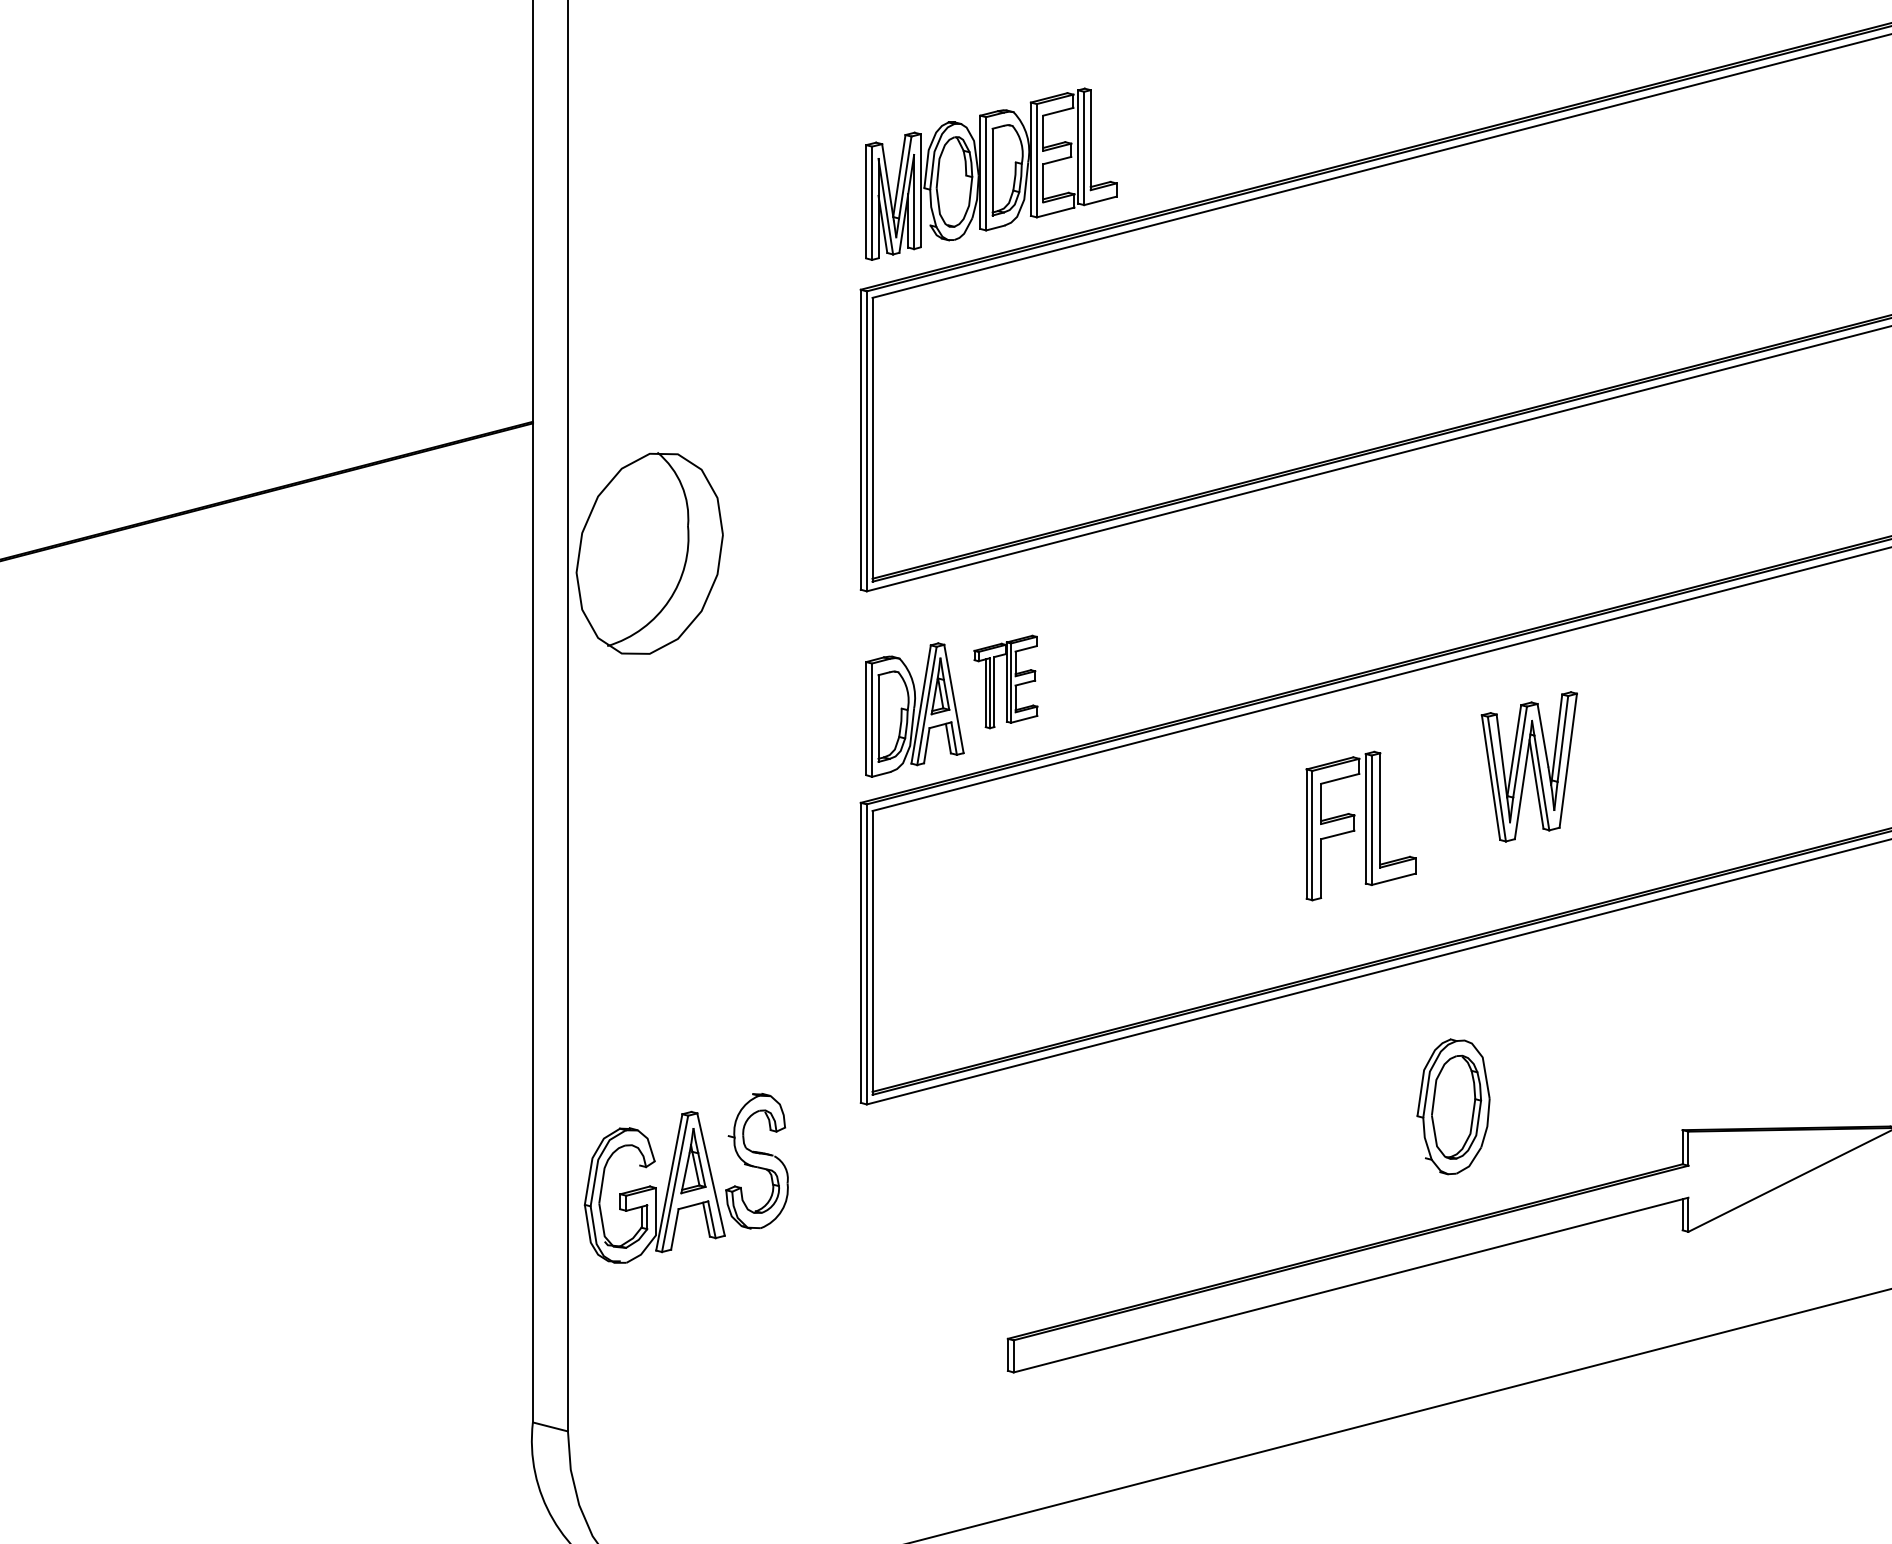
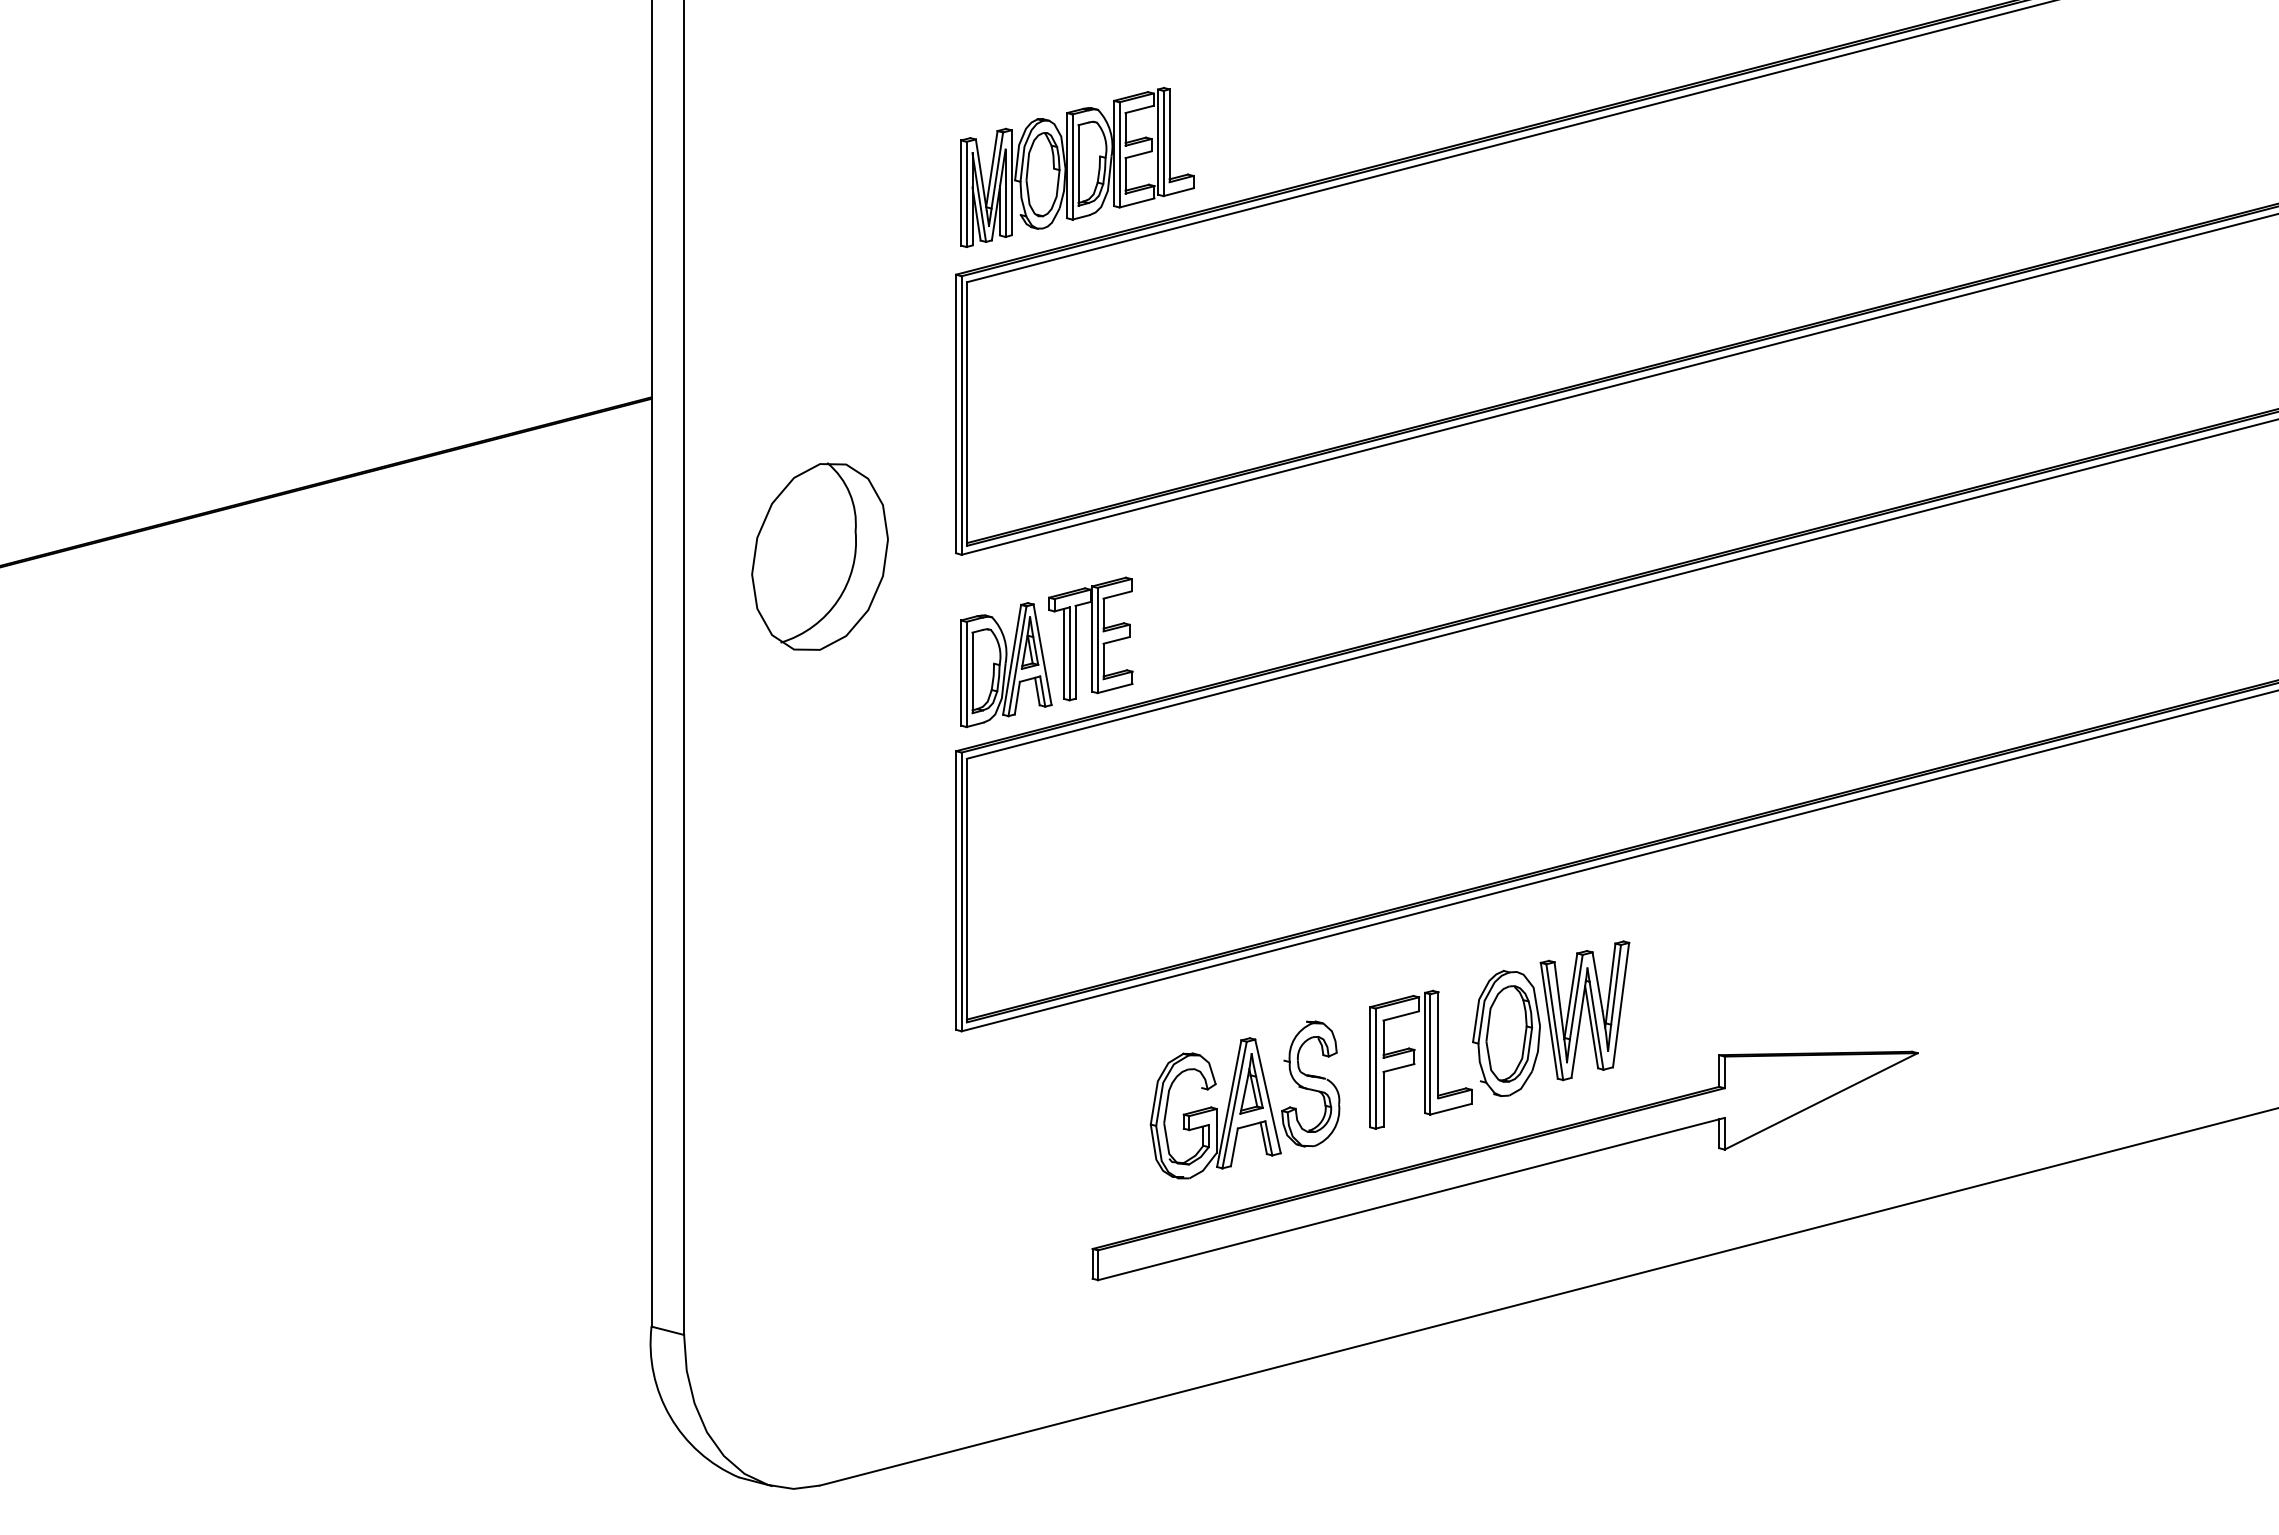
part: (649, 553) -> (819, 556), moved
part: (1005, 681) -> (1090, 638), size x1.43
part: (1528, 766) -> (1584, 1010), moved
part: (1360, 825) -> (1420, 1059), moved
part: (685, 1177) -> (1244, 1099), moved

